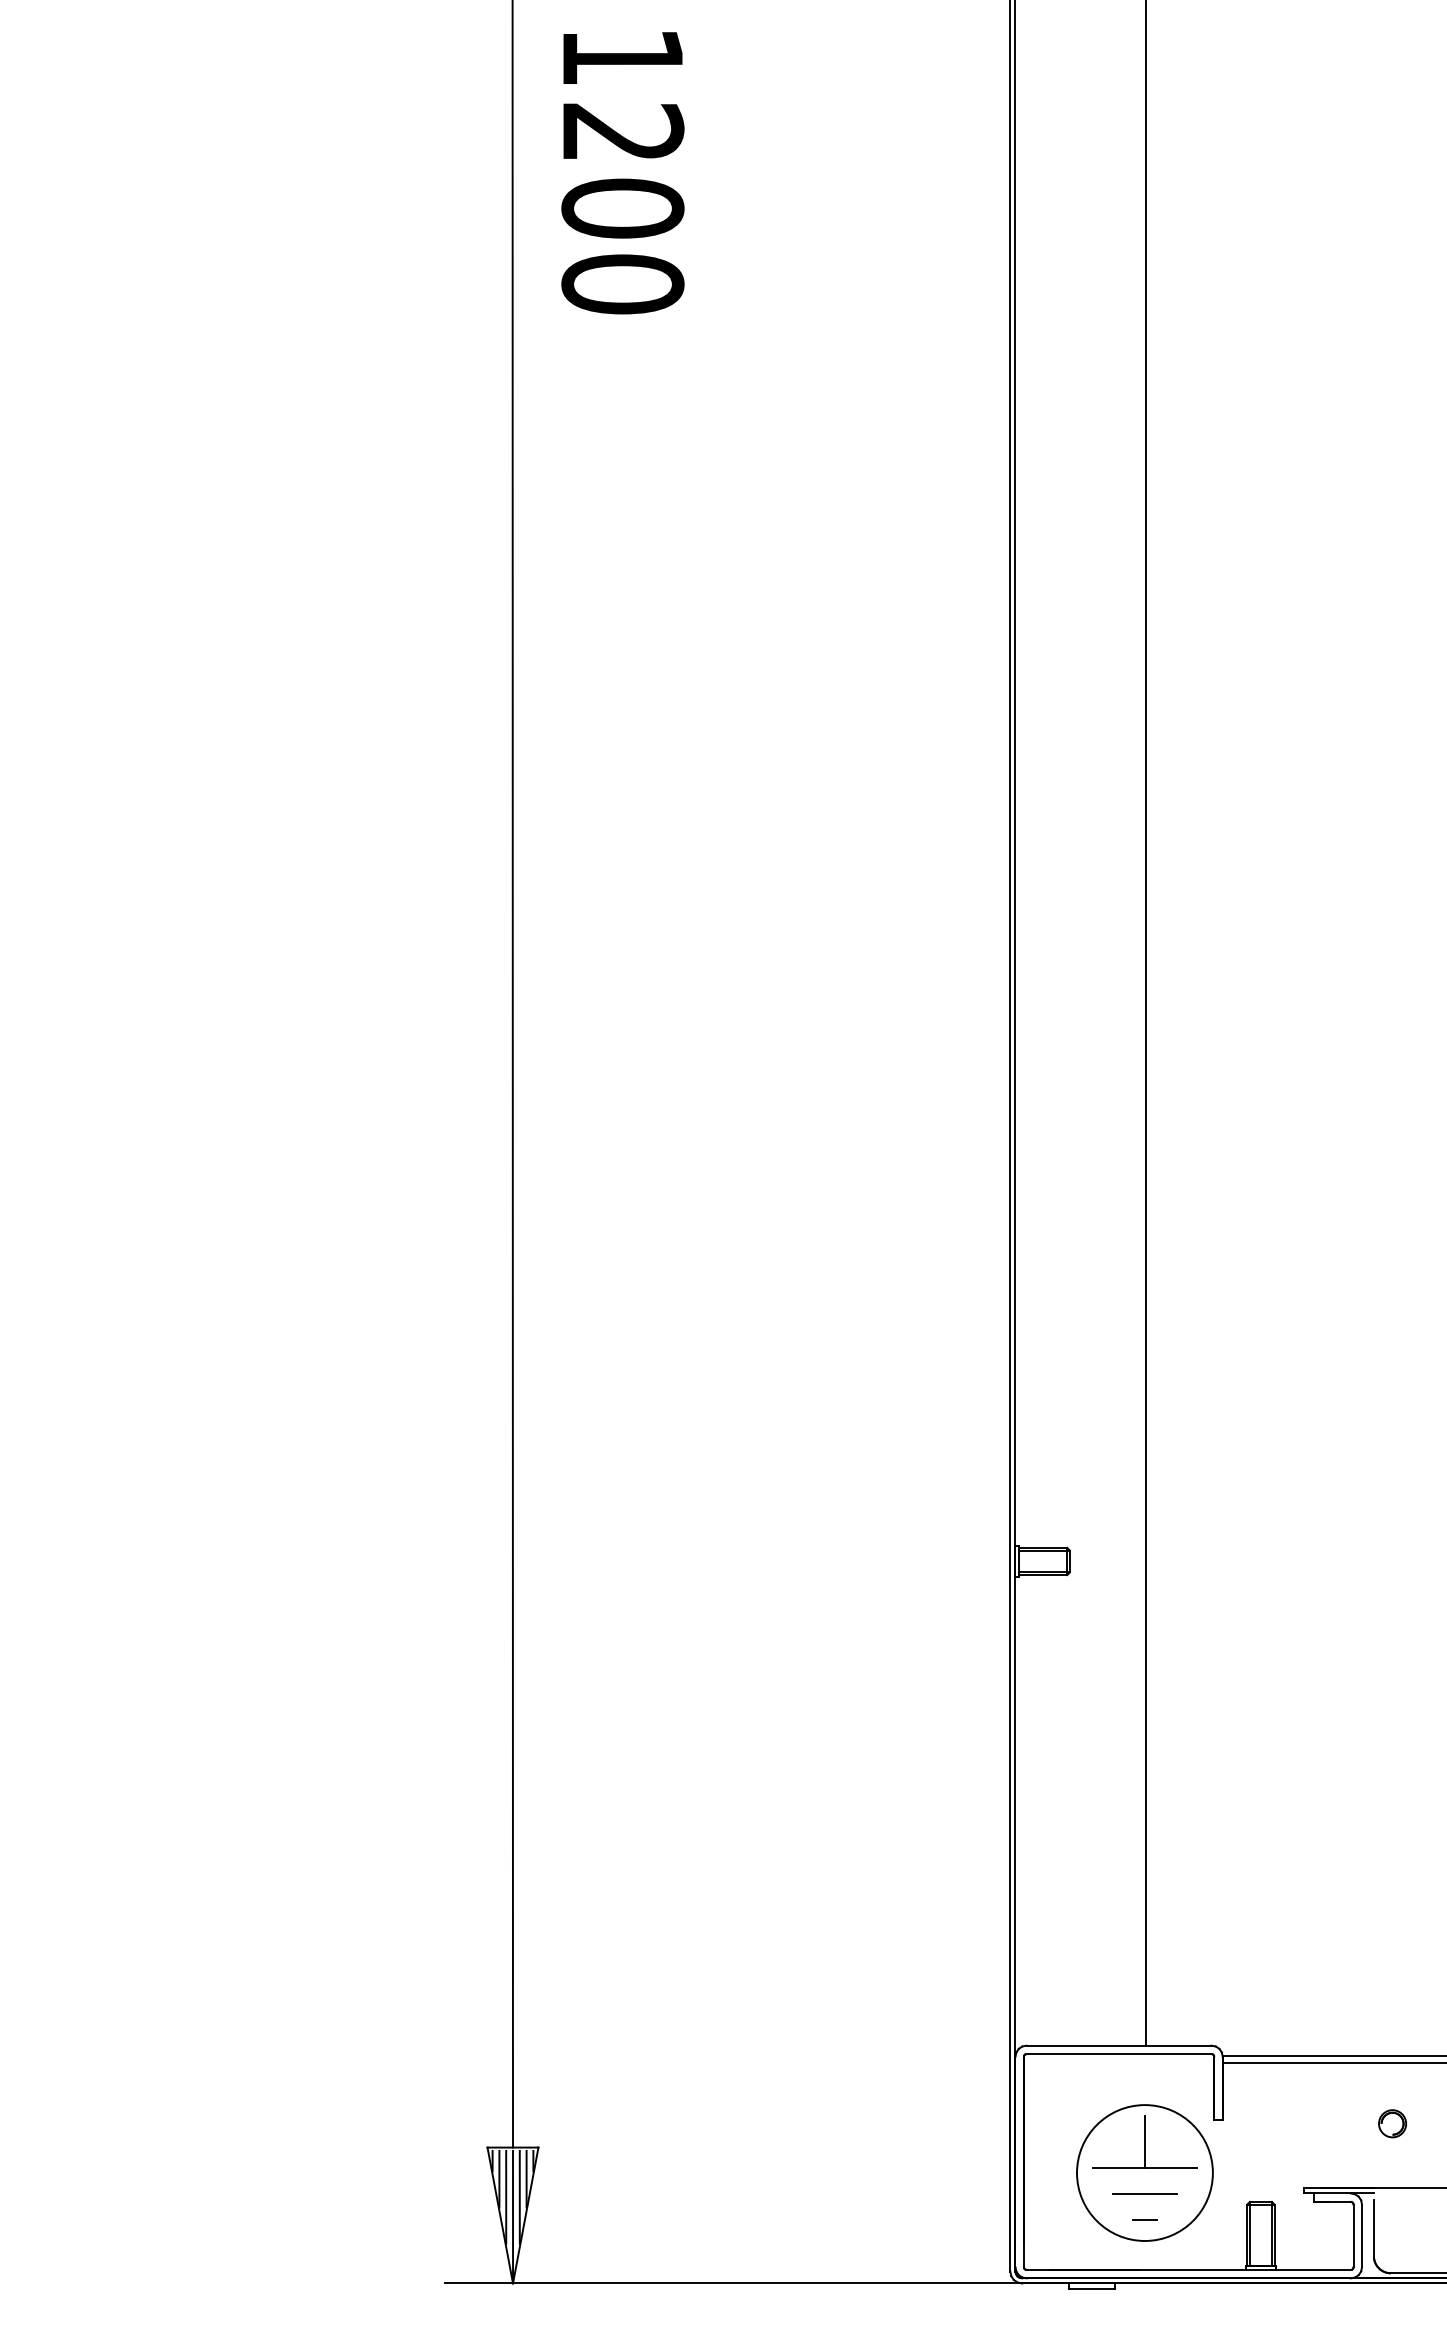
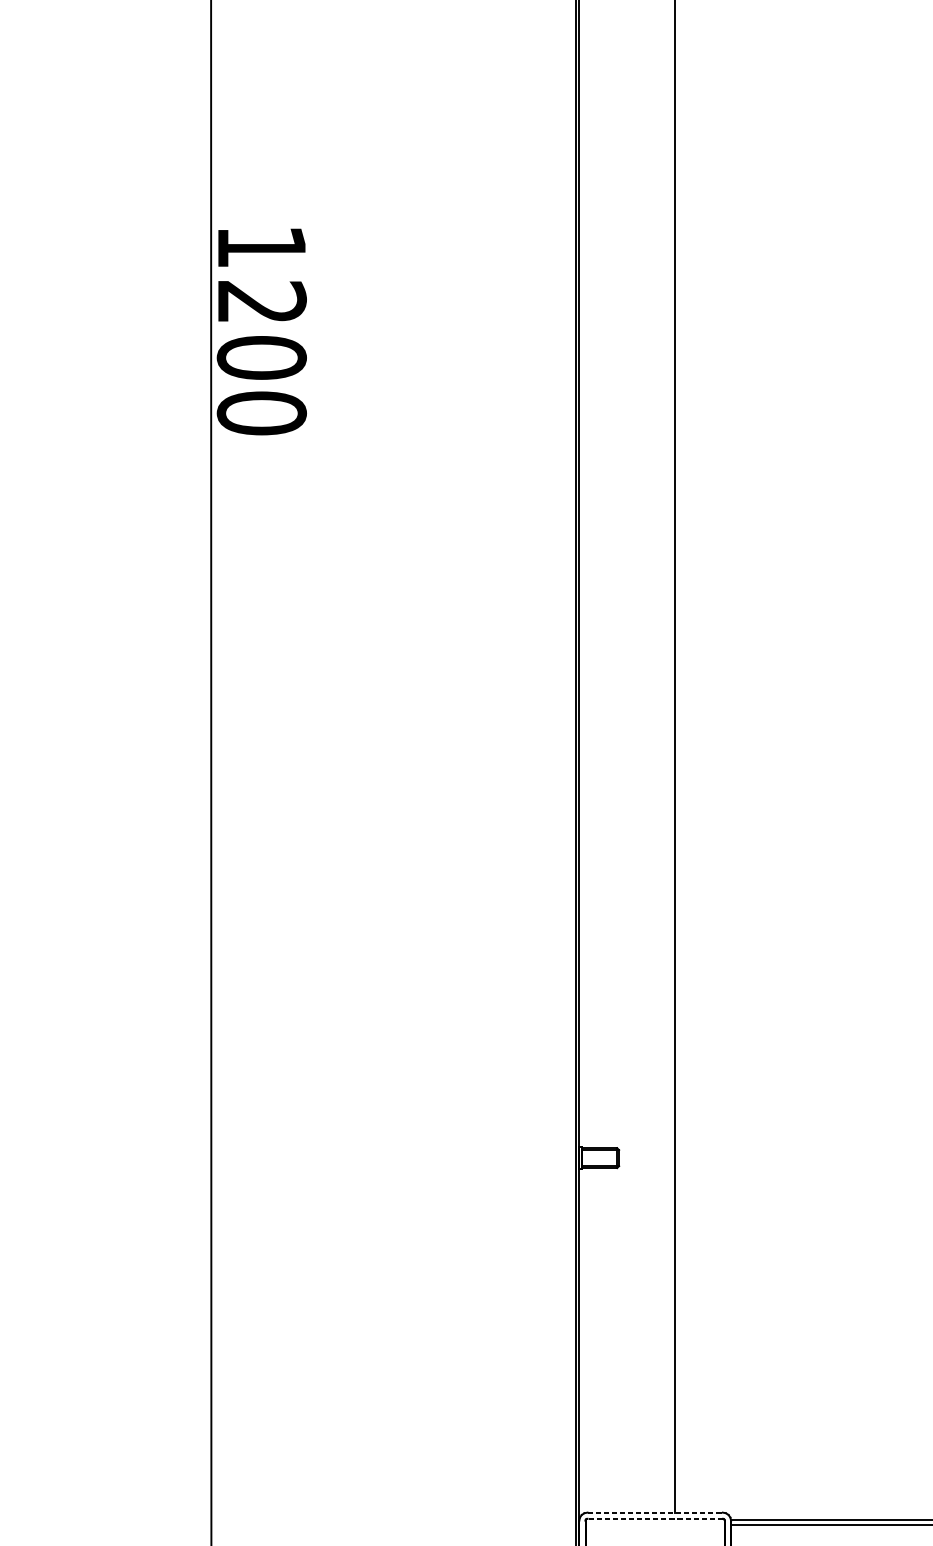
text: (622, 173) -> (261, 332), moved
line: (1119, 2045) -> (655, 1512), solid -> dashed
line: (1118, 2054) -> (654, 1519), solid -> dashed

